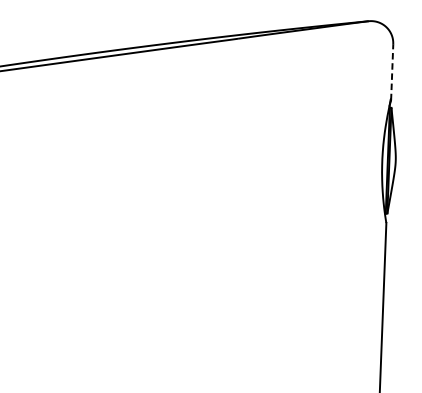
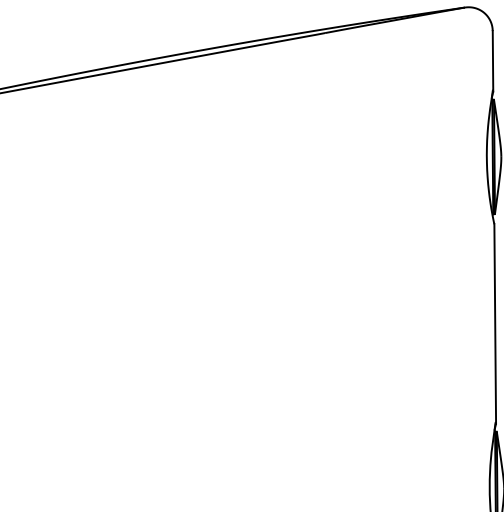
line: (392, 71) -> (493, 60), dashed -> solid

